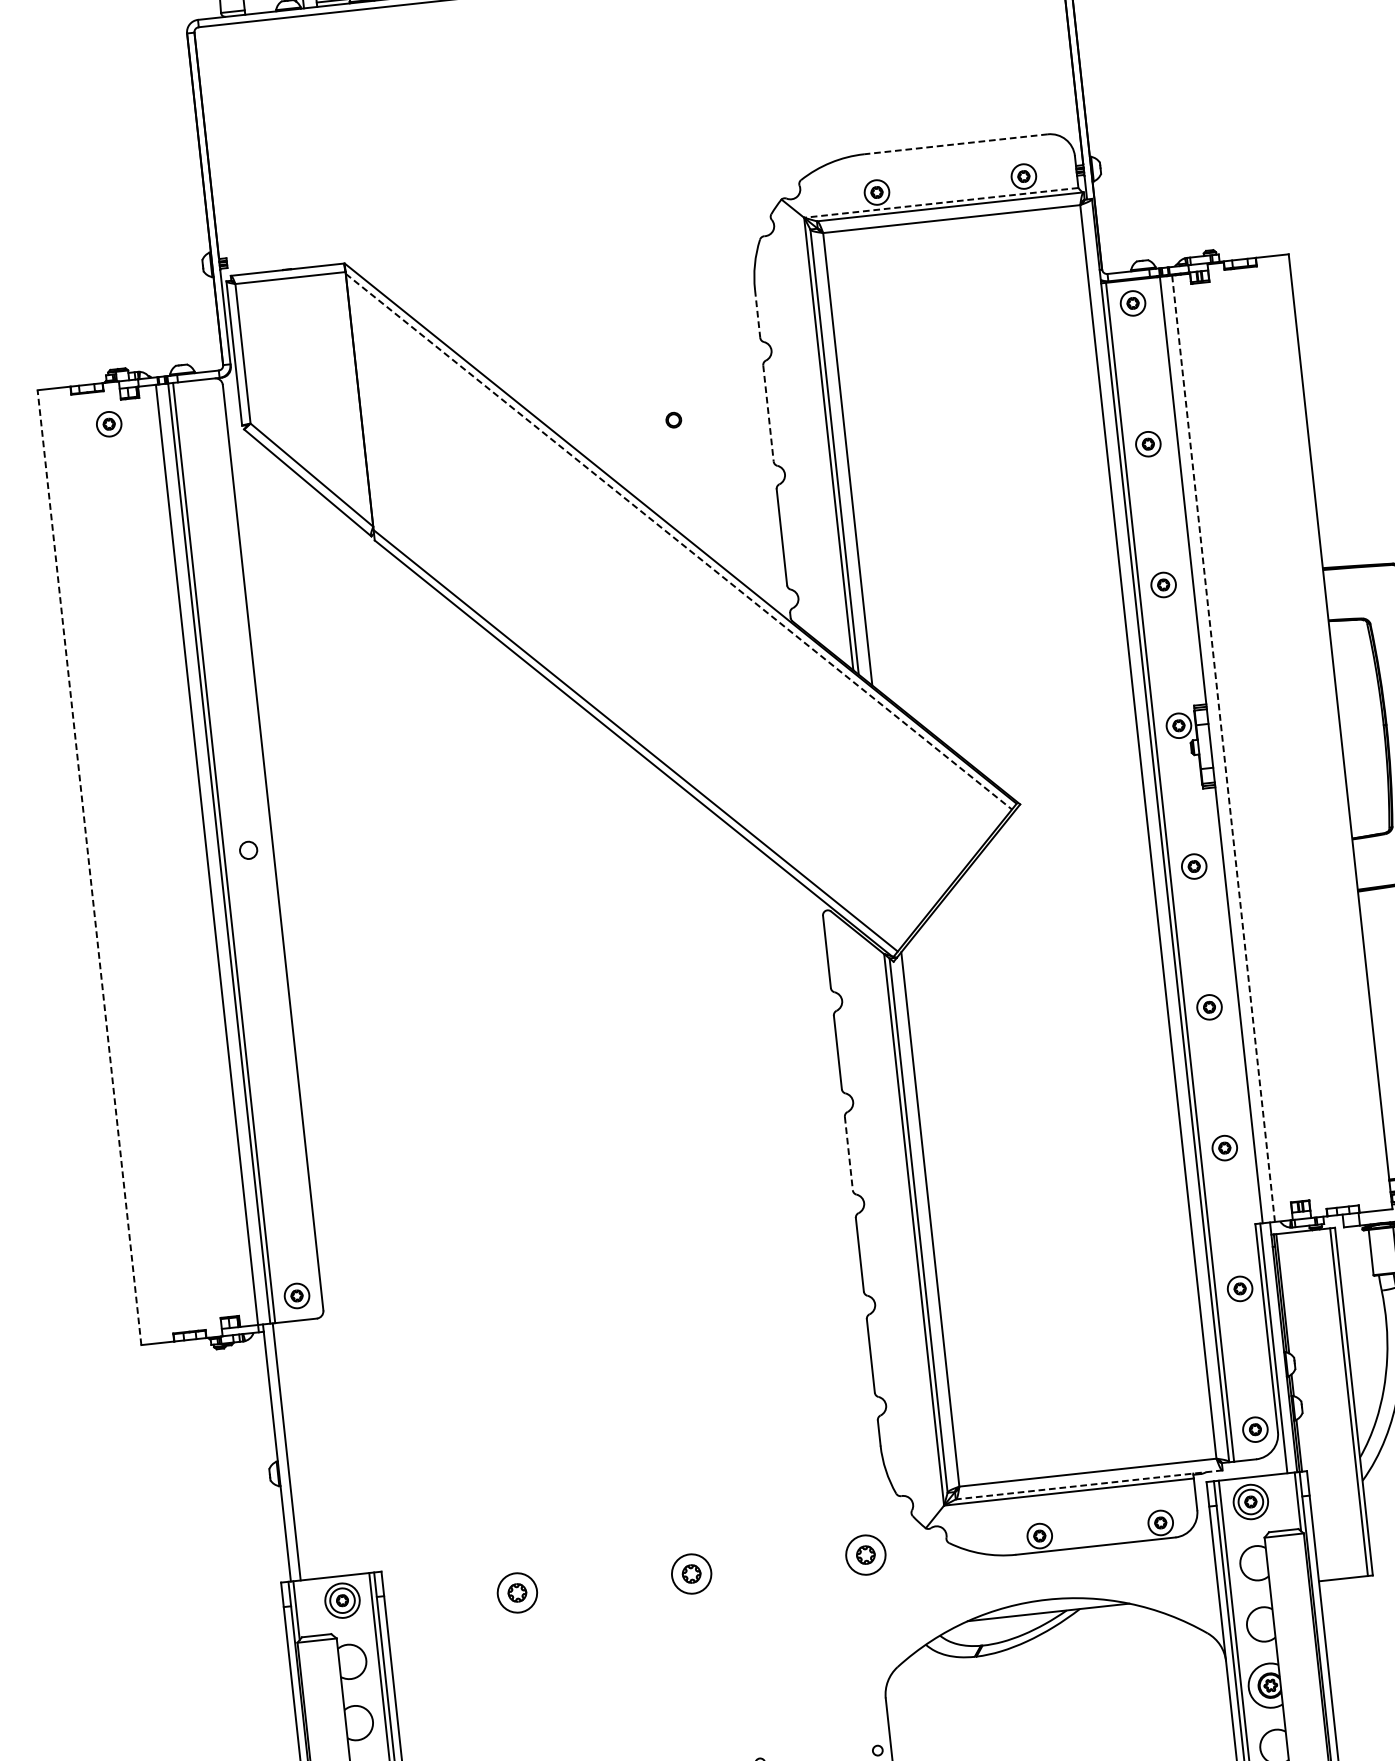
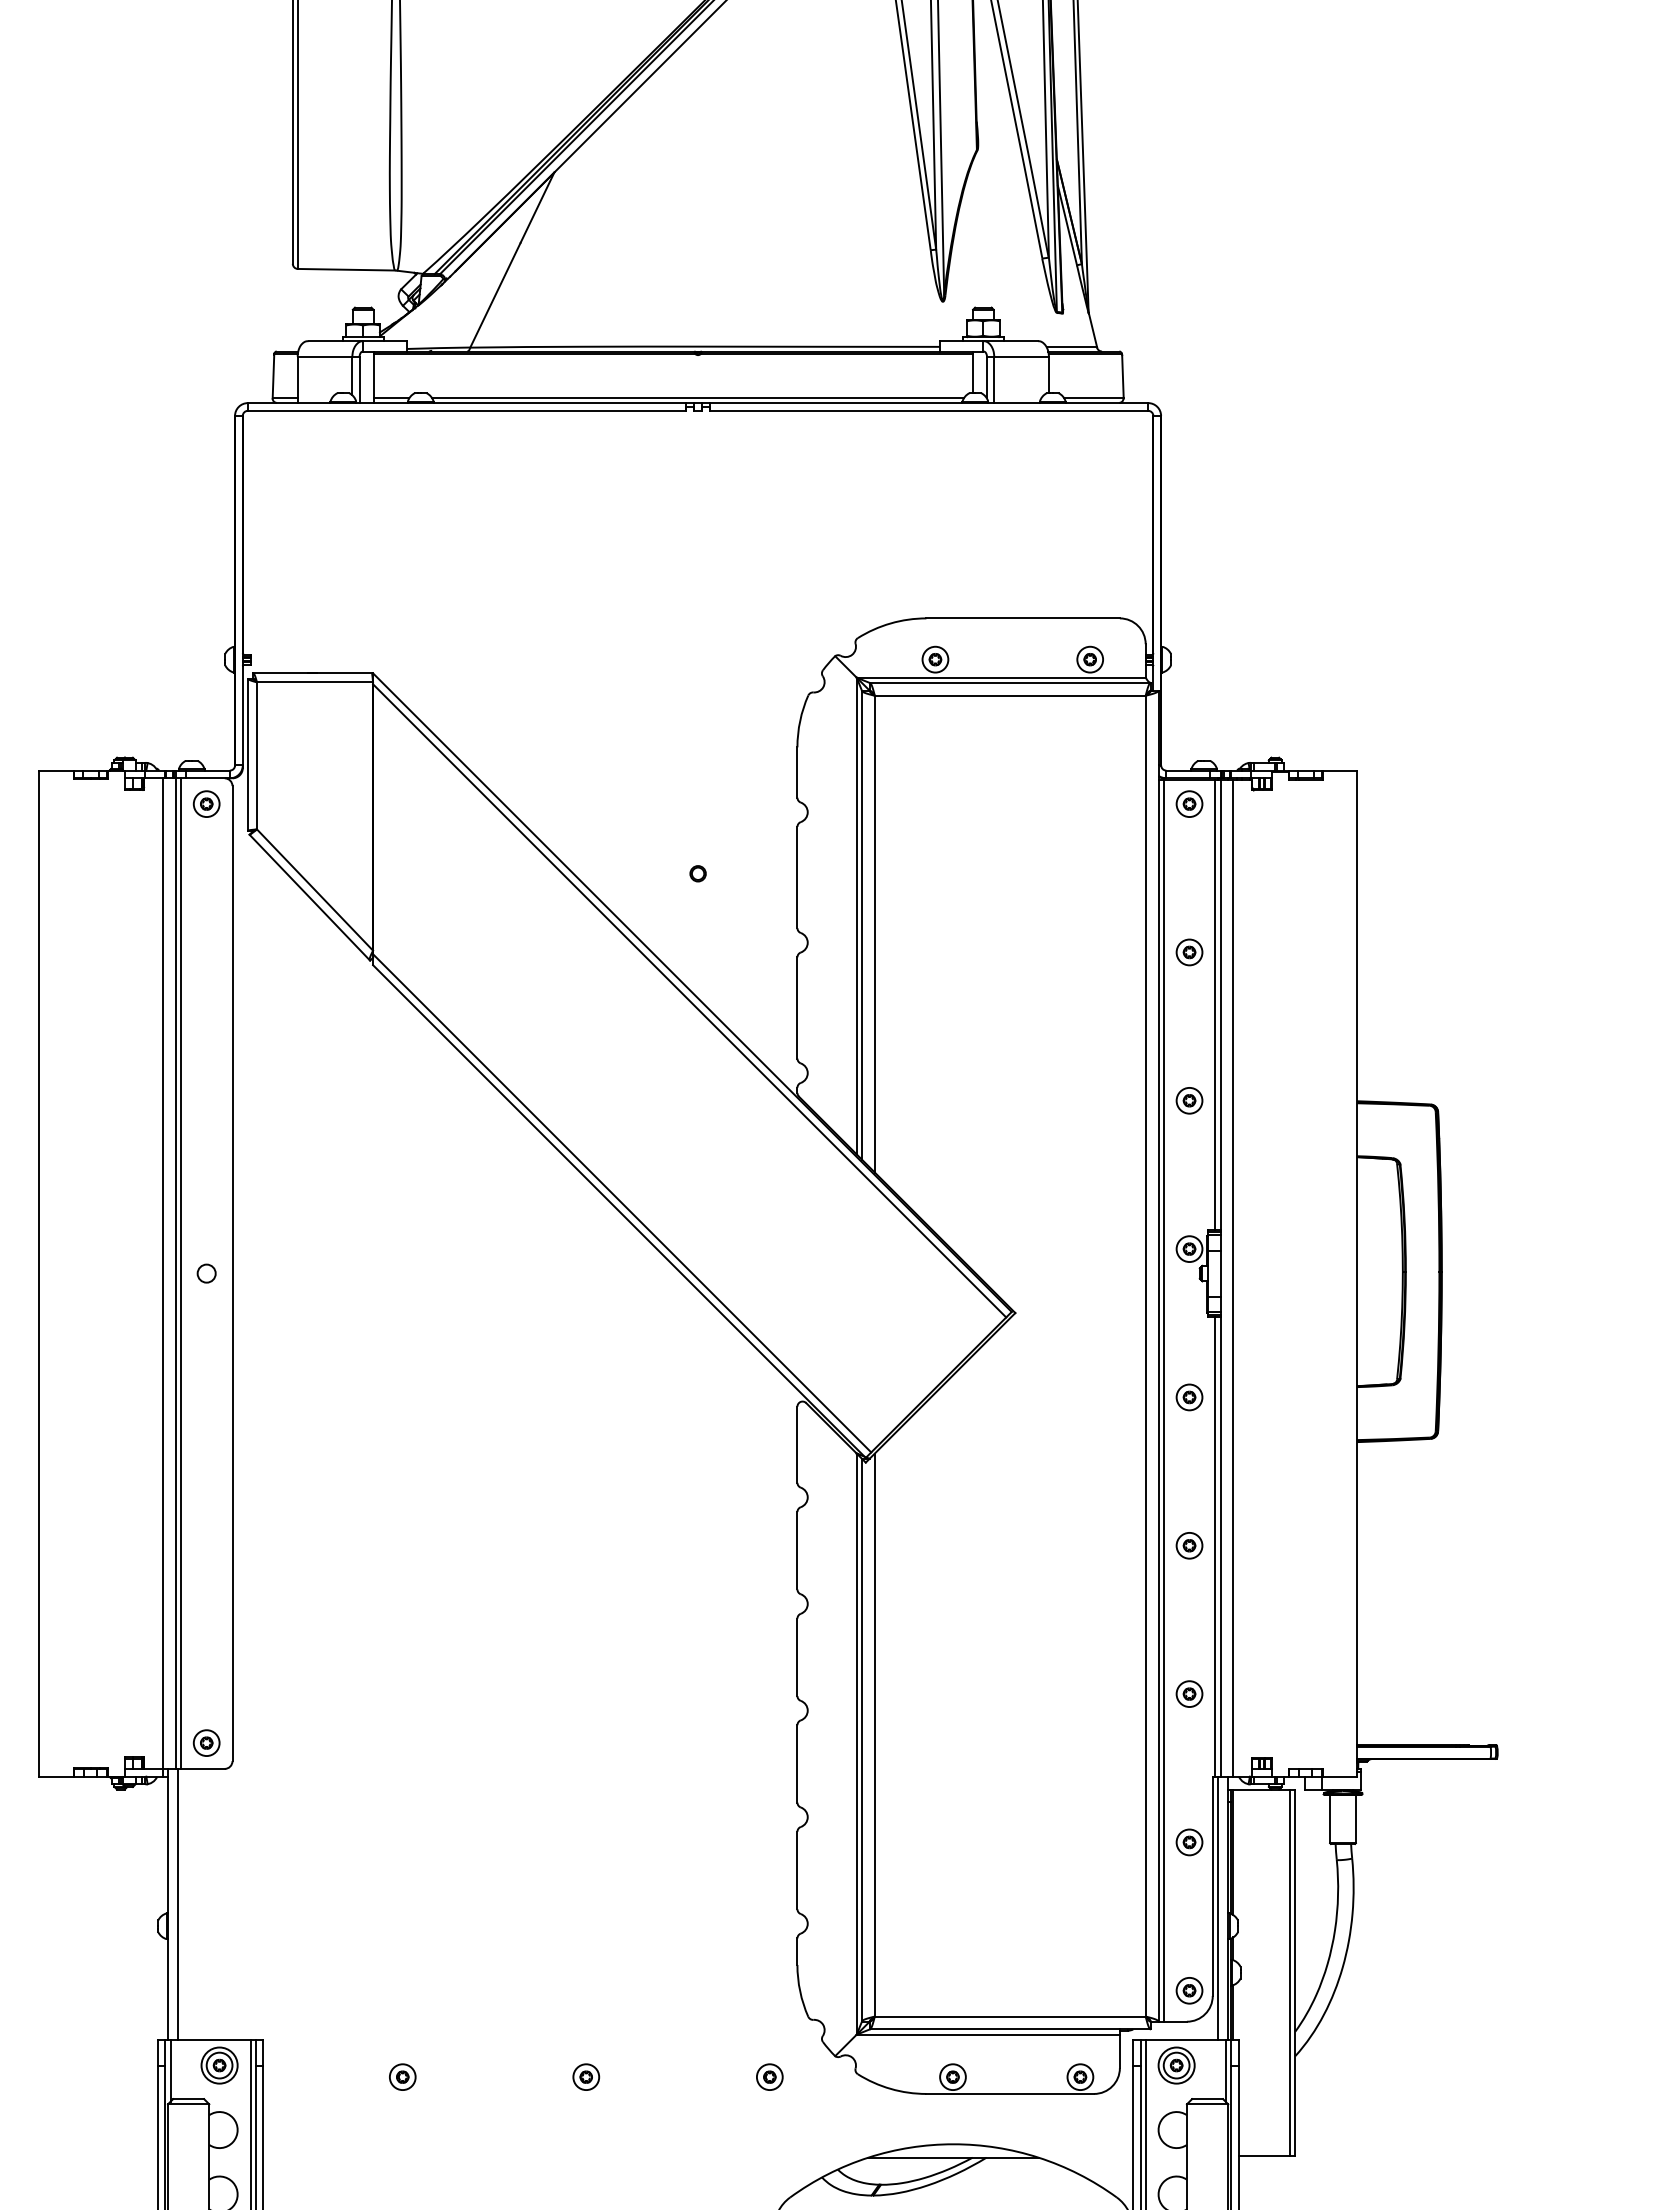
line: (956, 144) -> (1023, 618), dashed -> solid
line: (940, 202) -> (1000, 677), dashed -> solid
line: (757, 314) -> (797, 773), dashed -> solid
line: (768, 413) -> (797, 877), dashed -> solid
part: (108, 423) -> (206, 803), moved
line: (1178, 490) -> (1215, 1004), added
line: (678, 541) -> (689, 1000), dashed -> solid
line: (1223, 749) -> (1233, 1278), dashed -> solid
line: (89, 867) -> (39, 1273), dashed -> solid
line: (1234, 1005) -> (1215, 1546), added
line: (848, 1153) -> (797, 1657), dashed -> solid
line: (1089, 1484) -> (1010, 2029), dashed -> solid
part: (865, 1554) -> (769, 2076), size x0.62
part: (691, 1573) -> (586, 2076), size x0.62
part: (517, 1592) -> (402, 2076), size x0.62

